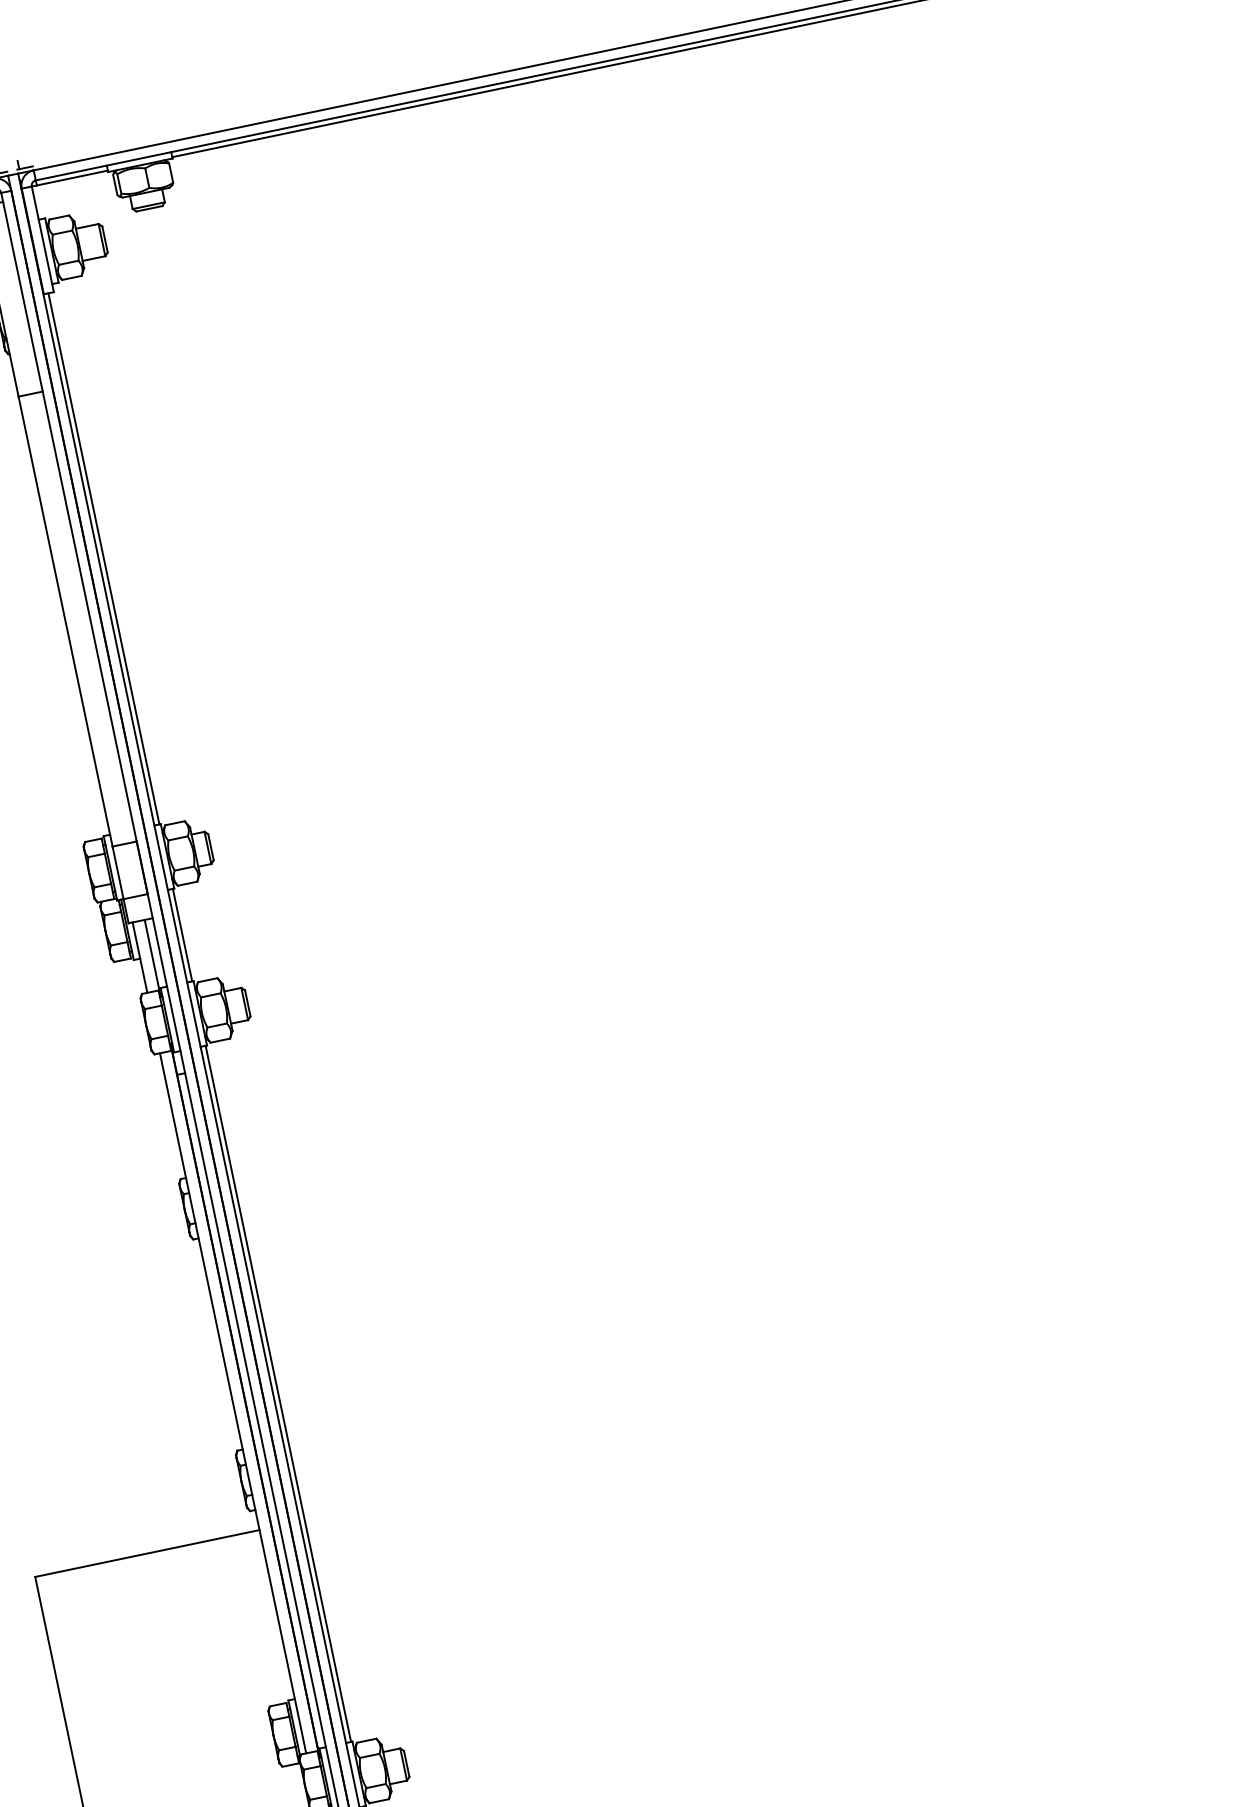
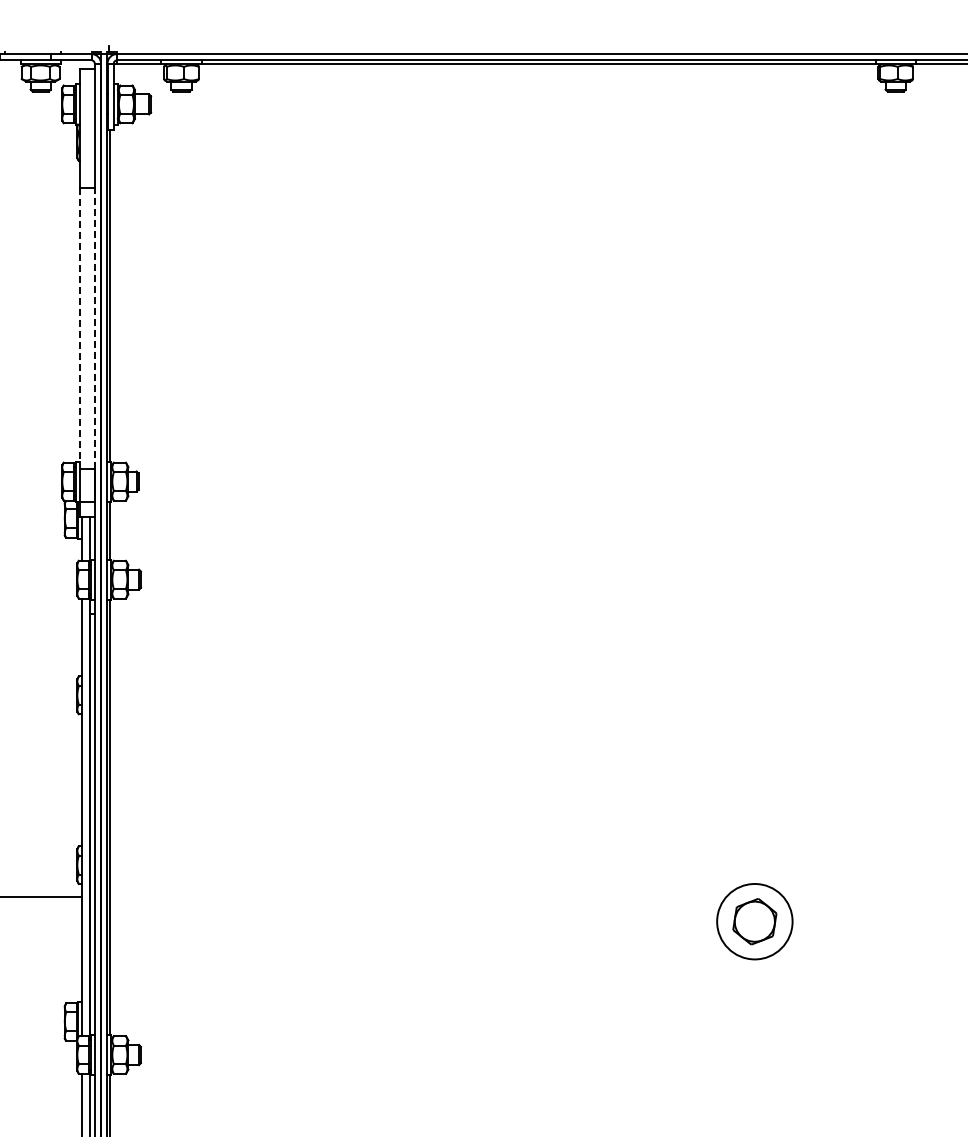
line: (89, 616) -> (94, 328), solid -> dashed
line: (65, 621) -> (79, 328), solid -> dashed

